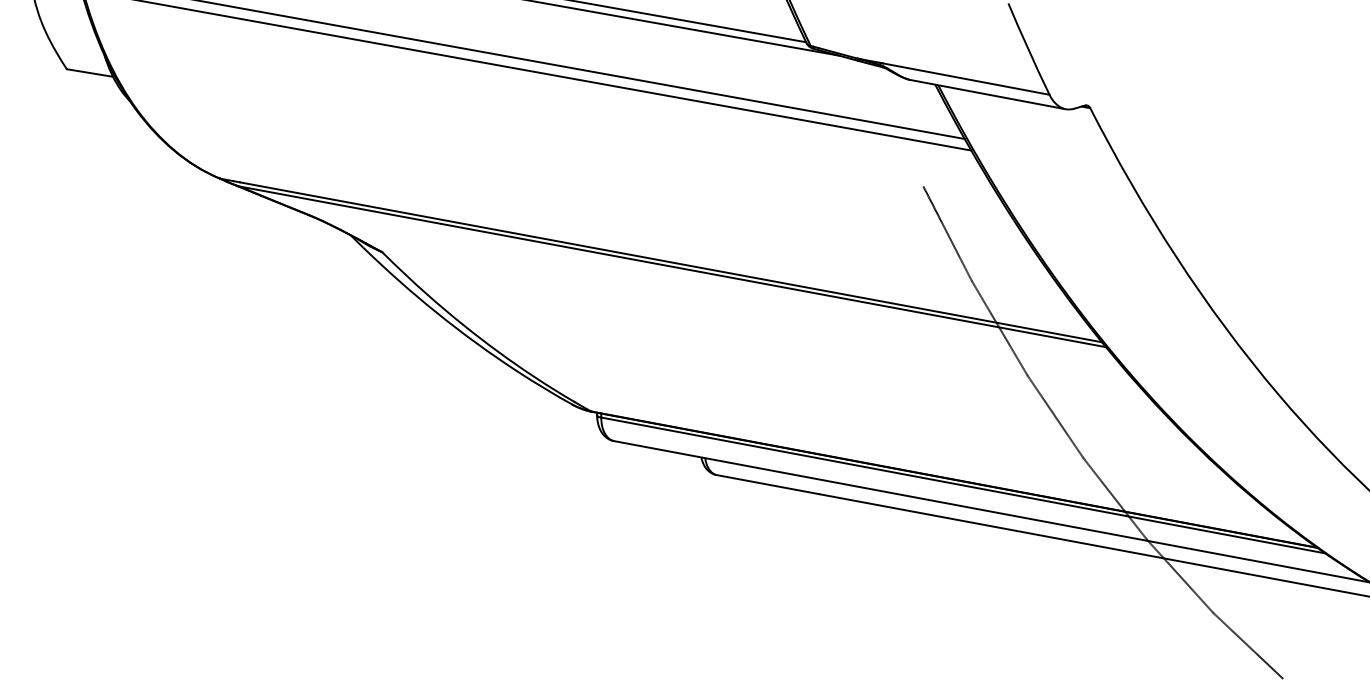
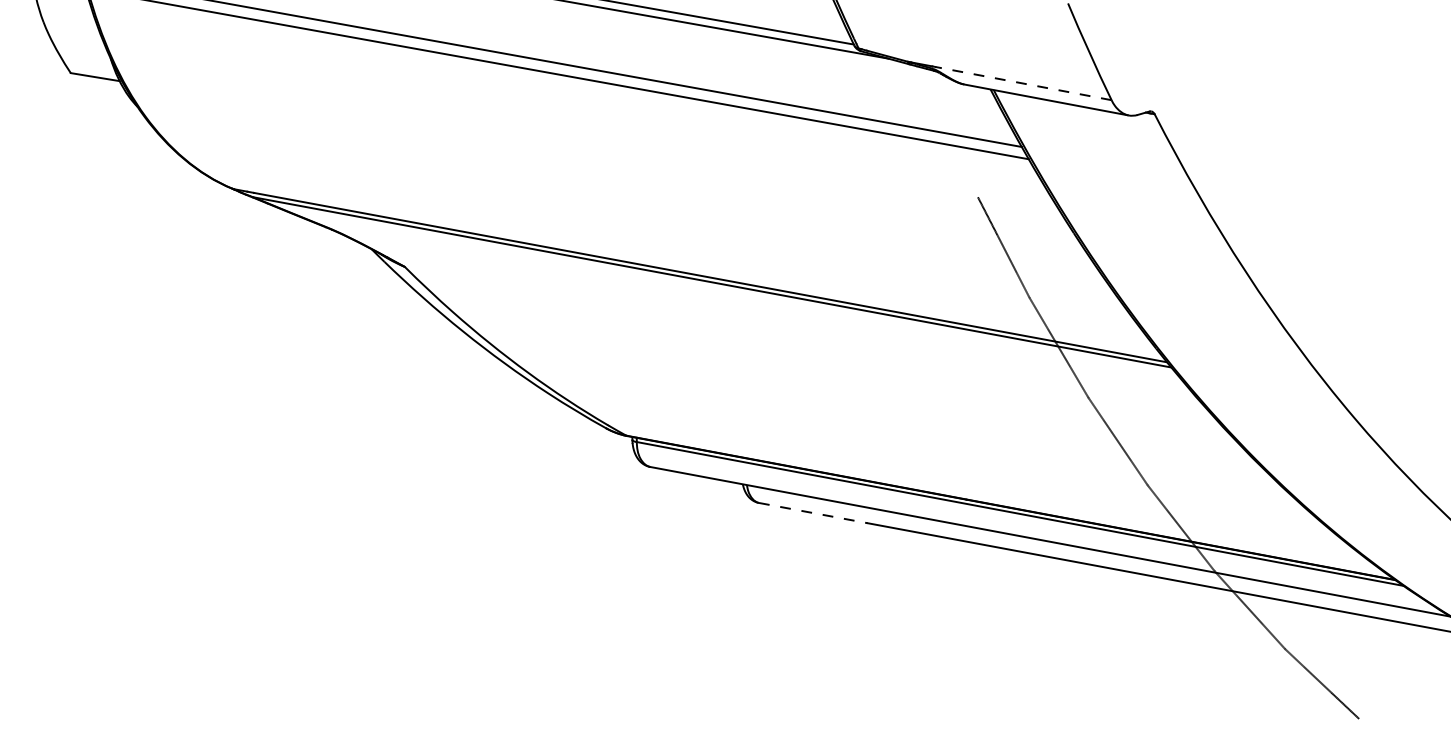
line: (966, 79) -> (1023, 83), solid -> dashed
line: (768, 485) -> (813, 513), solid -> dashed

